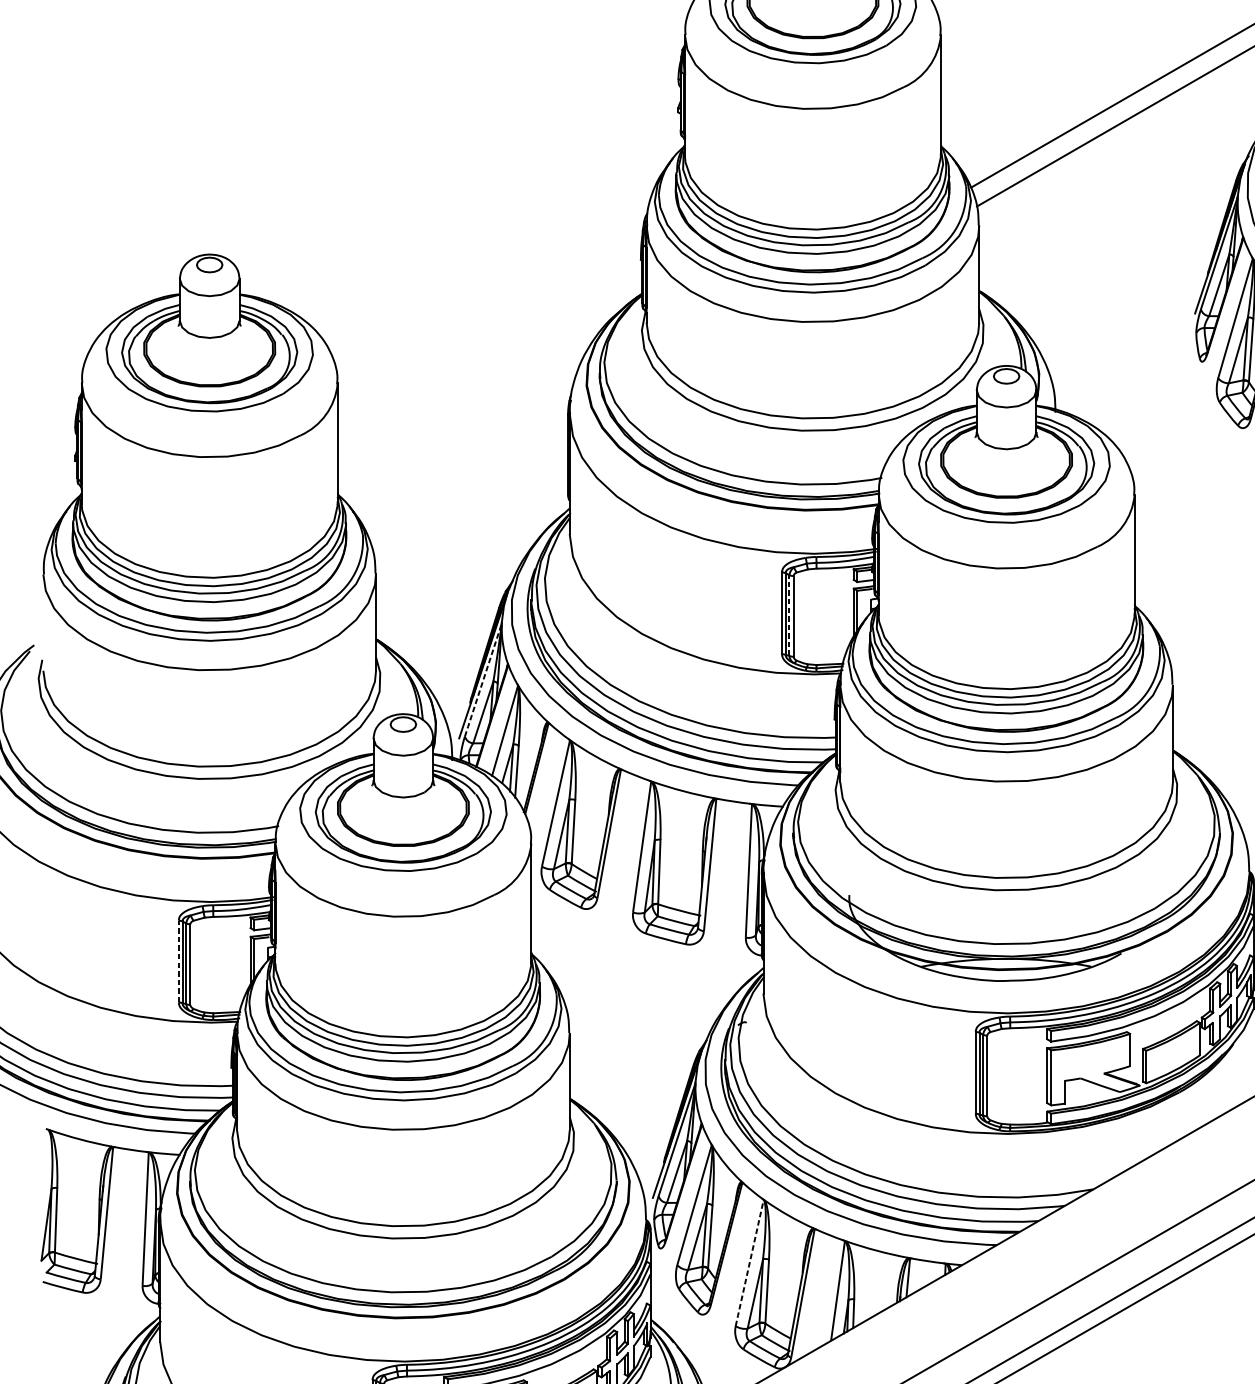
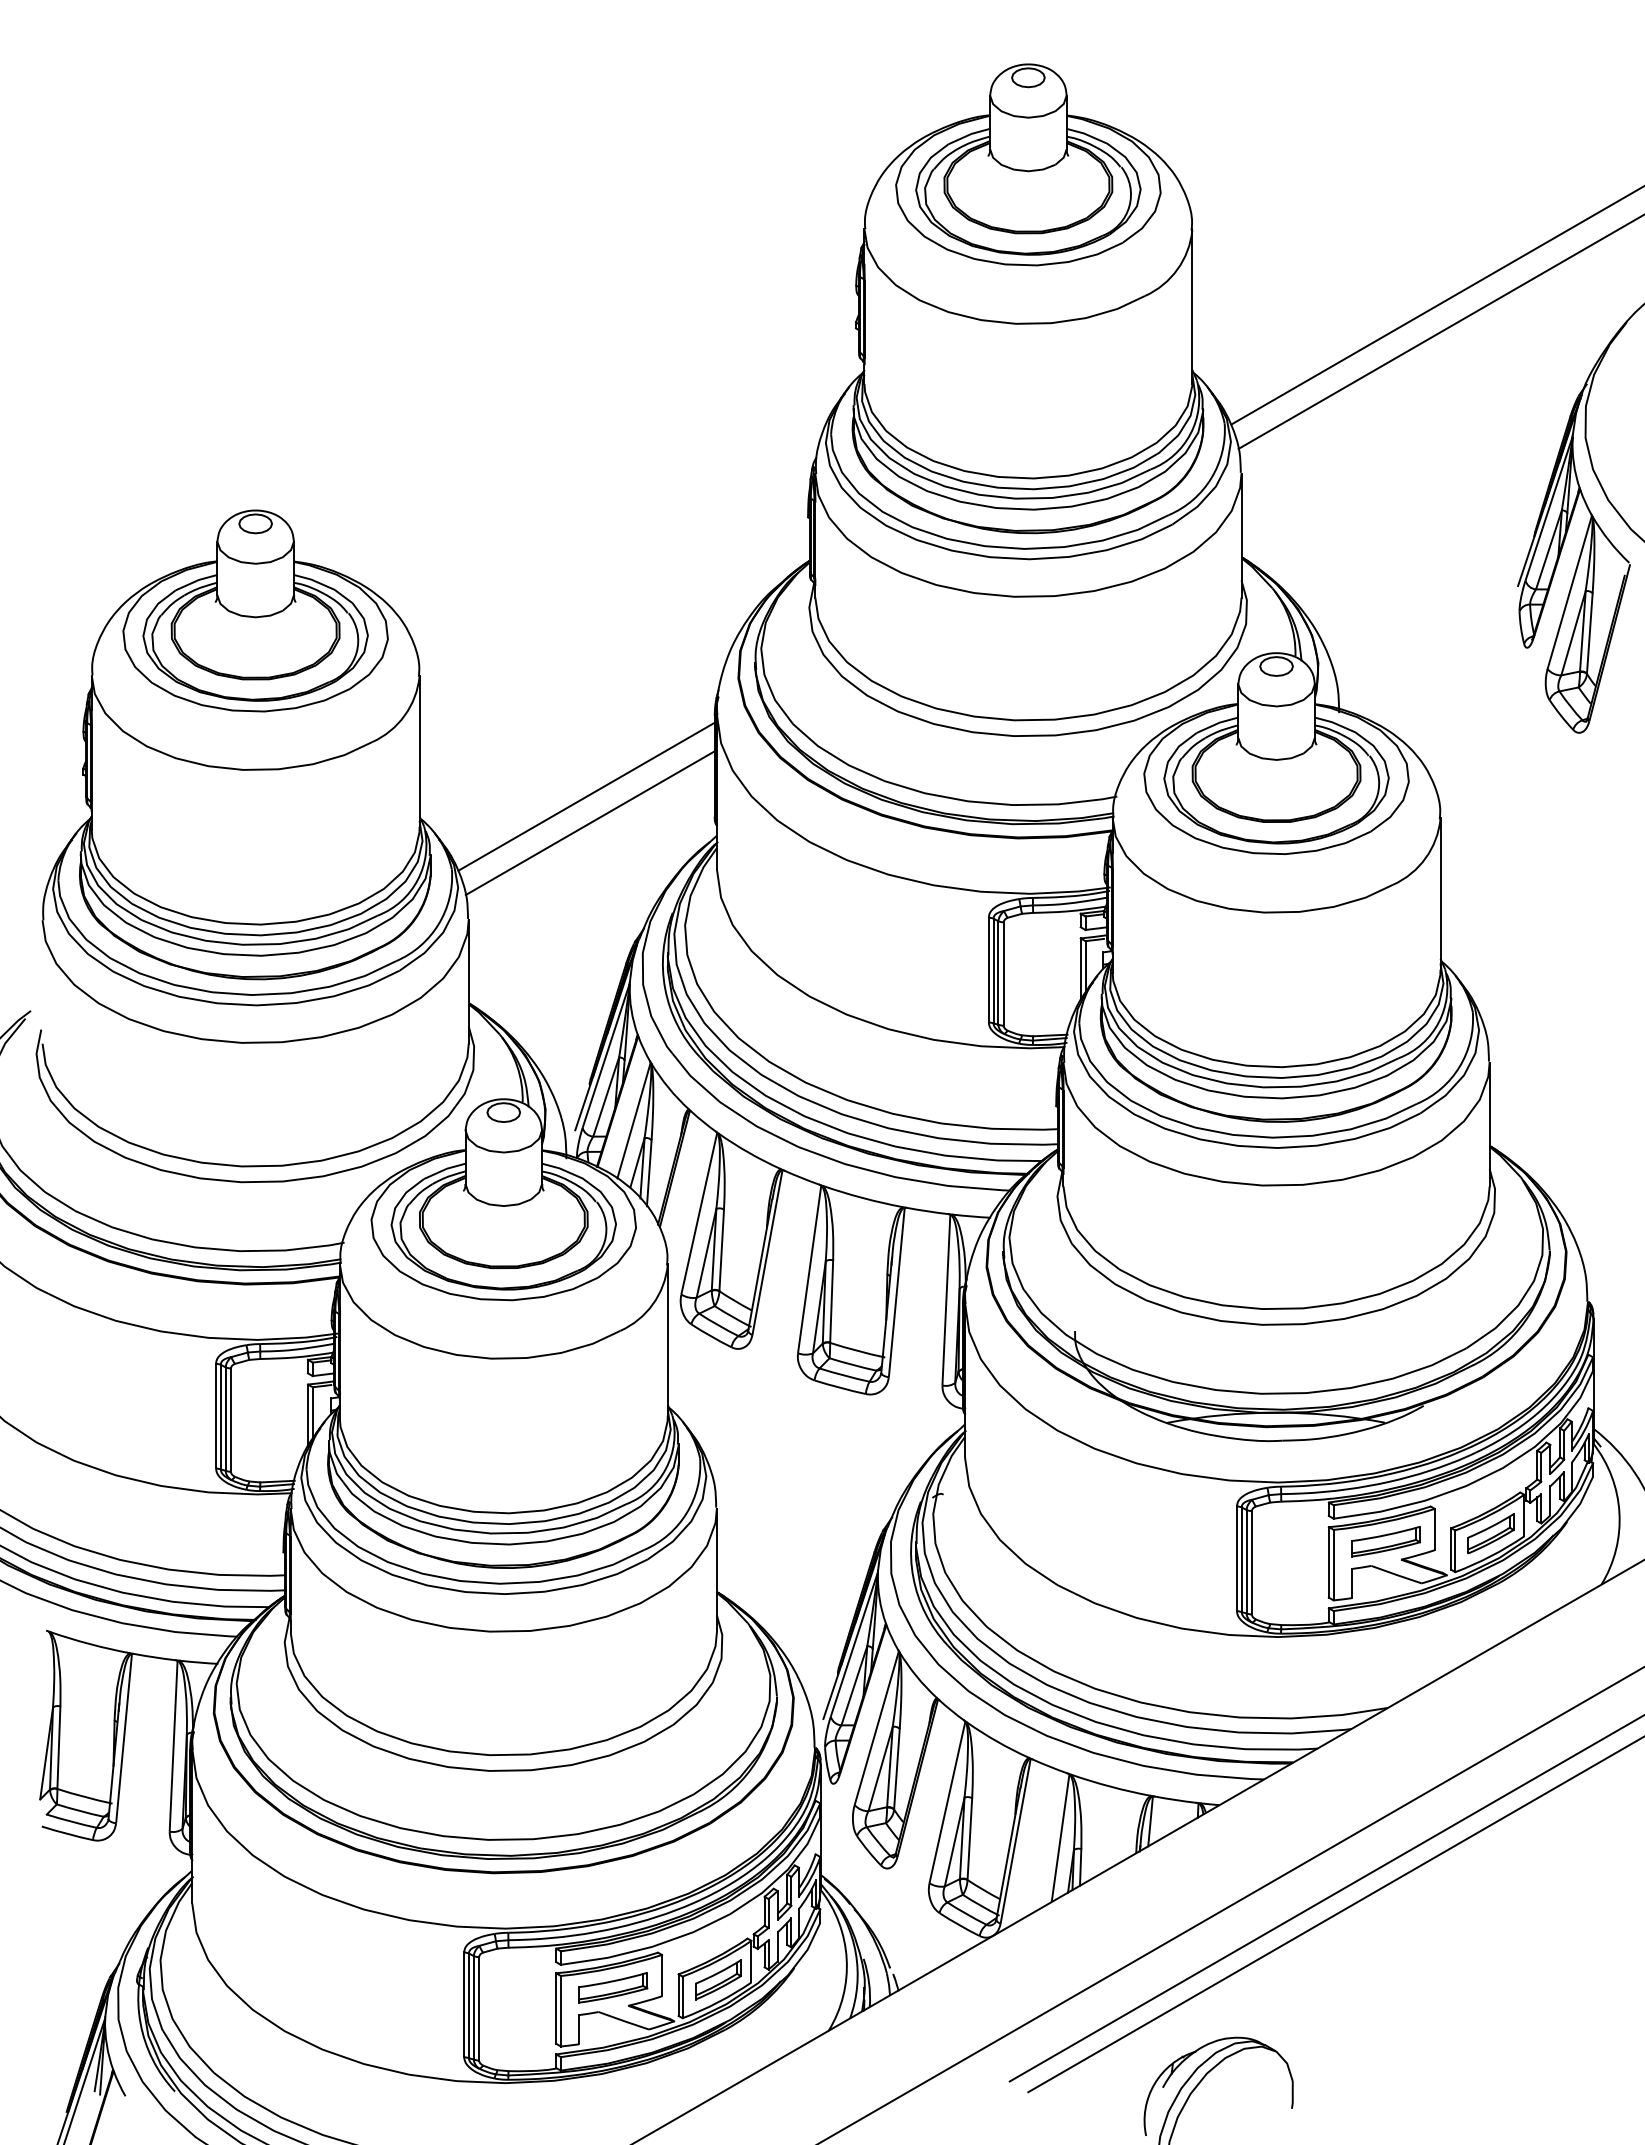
line: (467, 477) -> (586, 796), added
line: (470, 498) -> (589, 823), added
line: (789, 615) -> (998, 972), dashed -> solid
line: (482, 680) -> (605, 1056), dashed -> solid
line: (179, 961) -> (216, 1415), dashed -> solid
part: (1173, 1053) -> (1490, 1533), added
part: (1092, 1059) -> (1386, 1541), added
line: (749, 1263) -> (947, 1802), dashed -> solid

